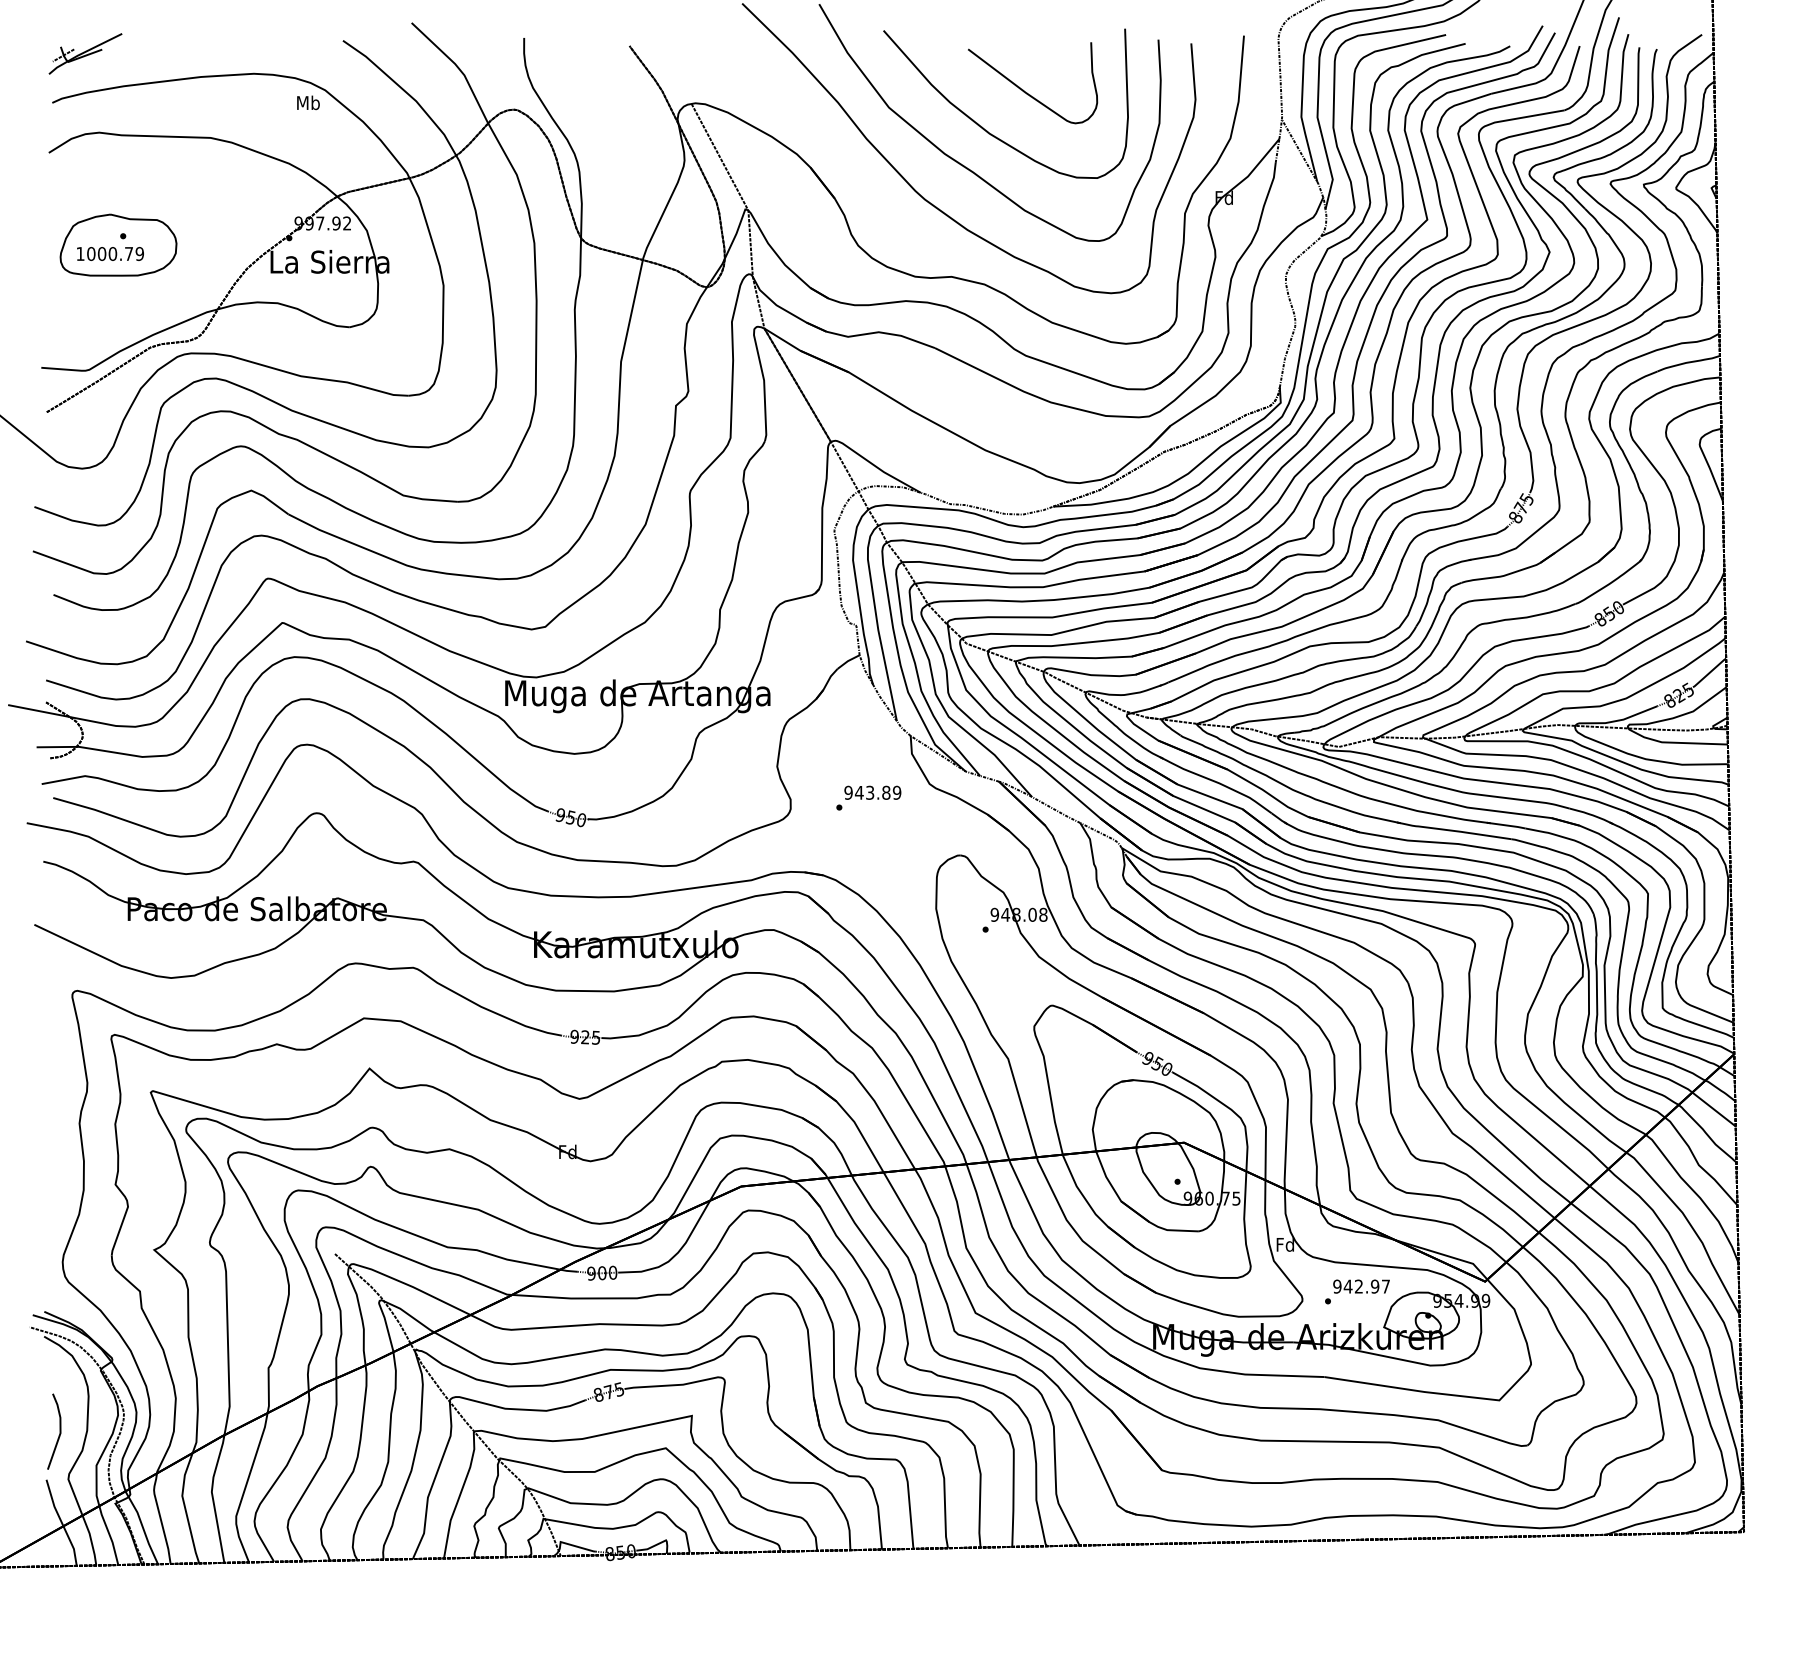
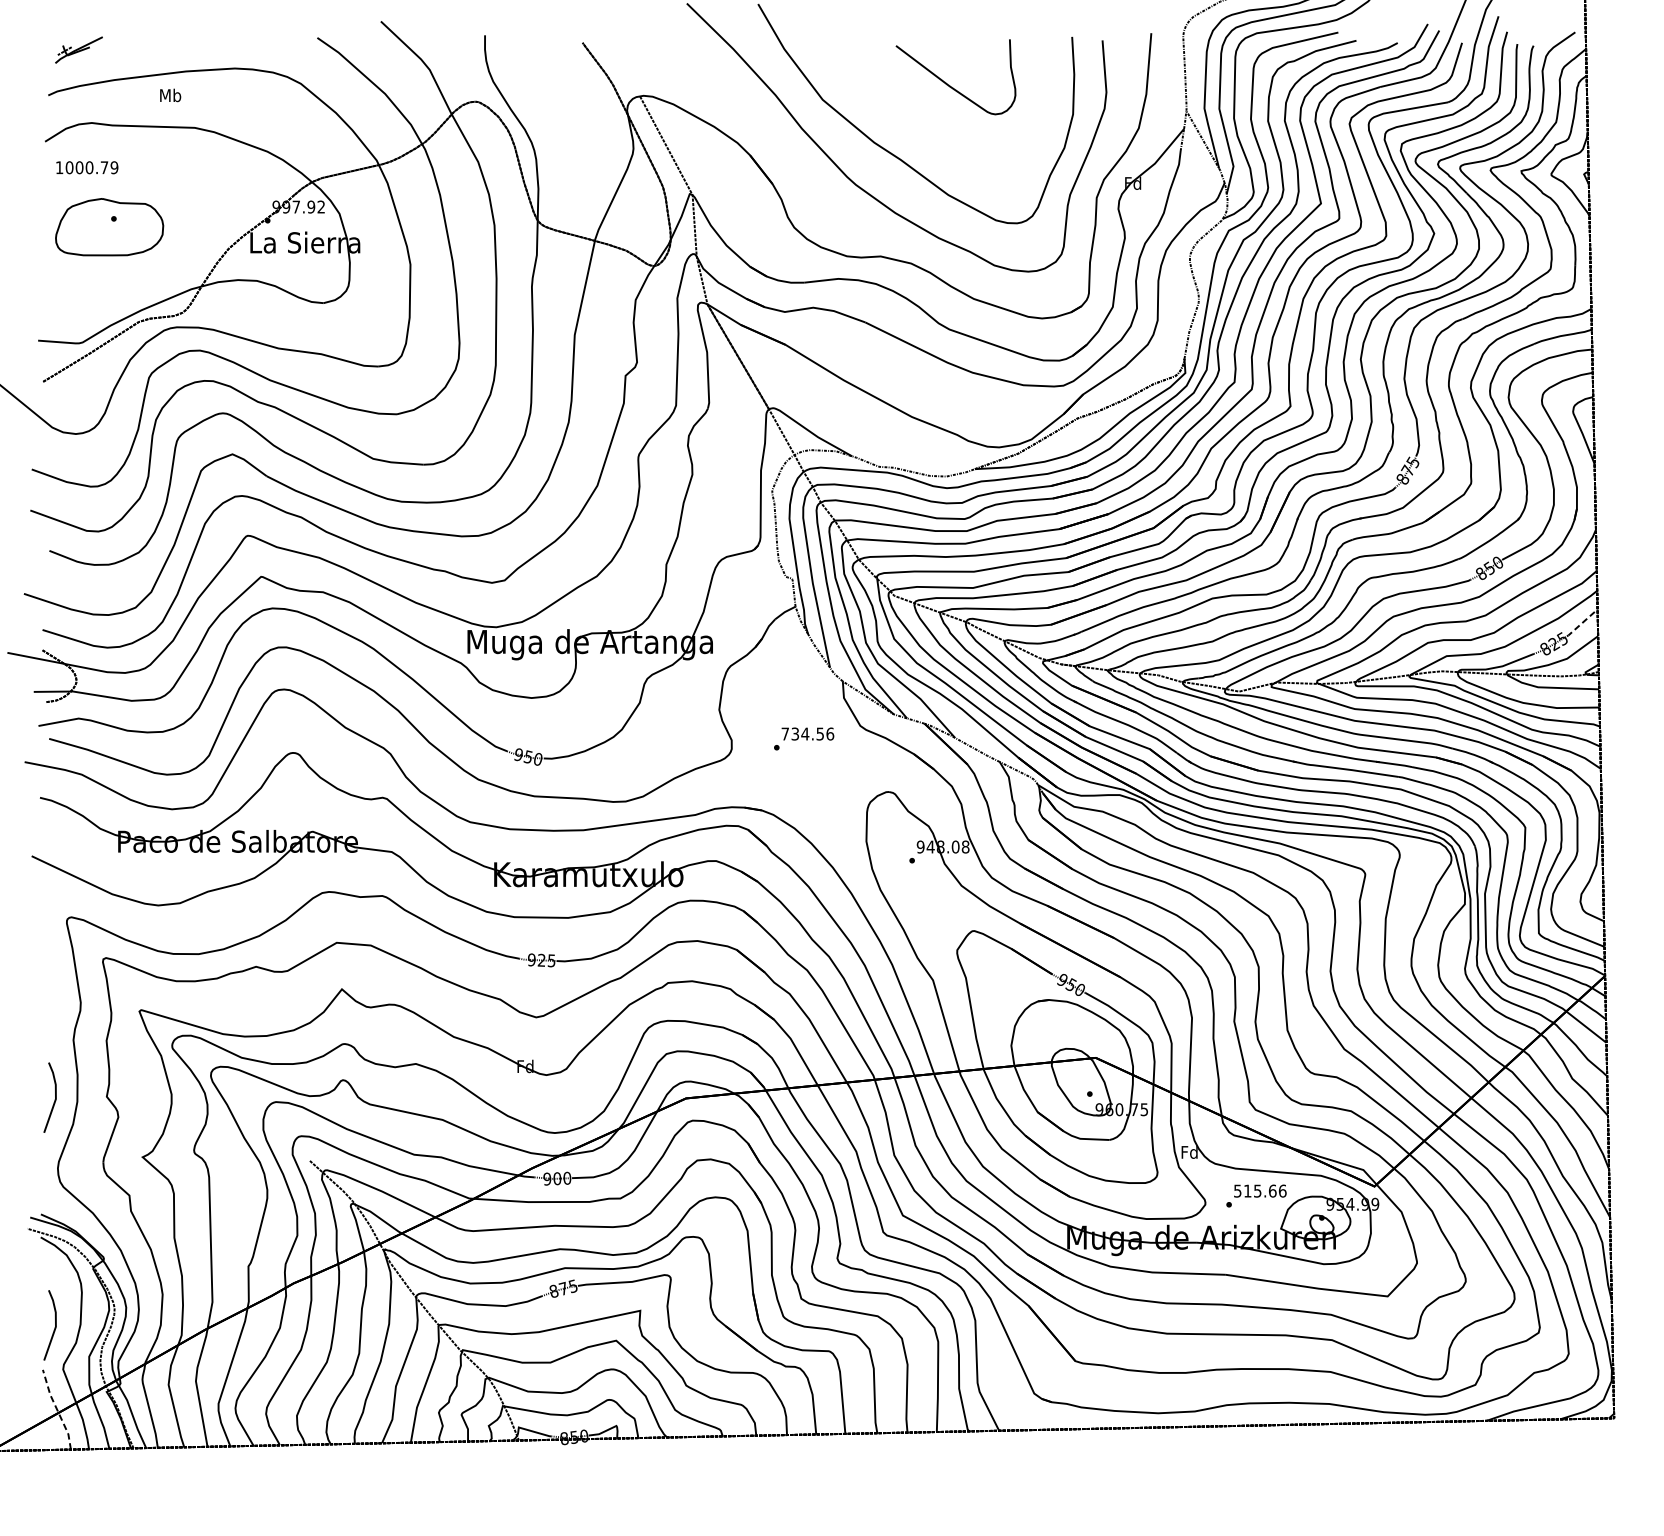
part: (85, 53) -> (79, 49), size x0.7
text: (308, 102) -> (170, 95), moved
curve: (987, 130) -> (913, 121), removed
text: (110, 253) -> (87, 167), moved
line: (1710, 672) -> (1583, 622), solid -> dashed
text: (872, 792) -> (807, 733), 943.89 -> 734.56
line: (59, 1185) -> (54, 1097), added
text: (1361, 1286) -> (1260, 1190), 942.97 -> 515.66
line: (61, 1522) -> (56, 1409), solid -> dashed

